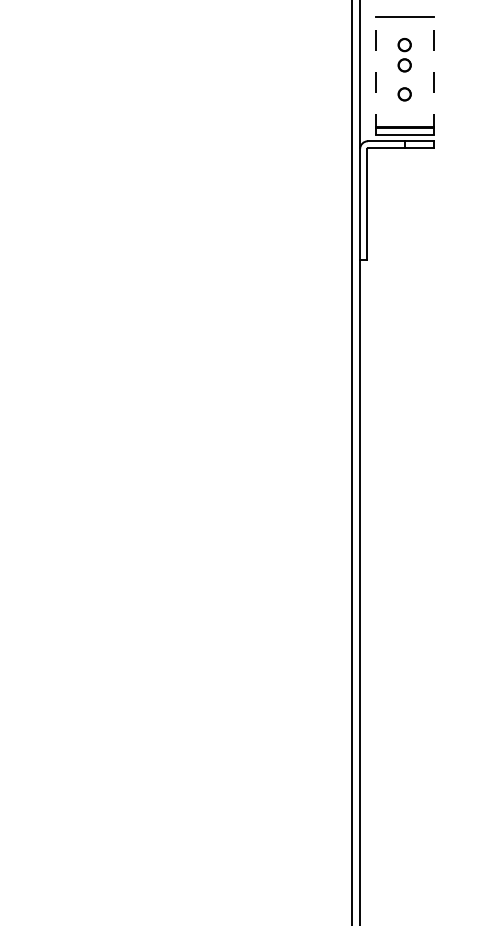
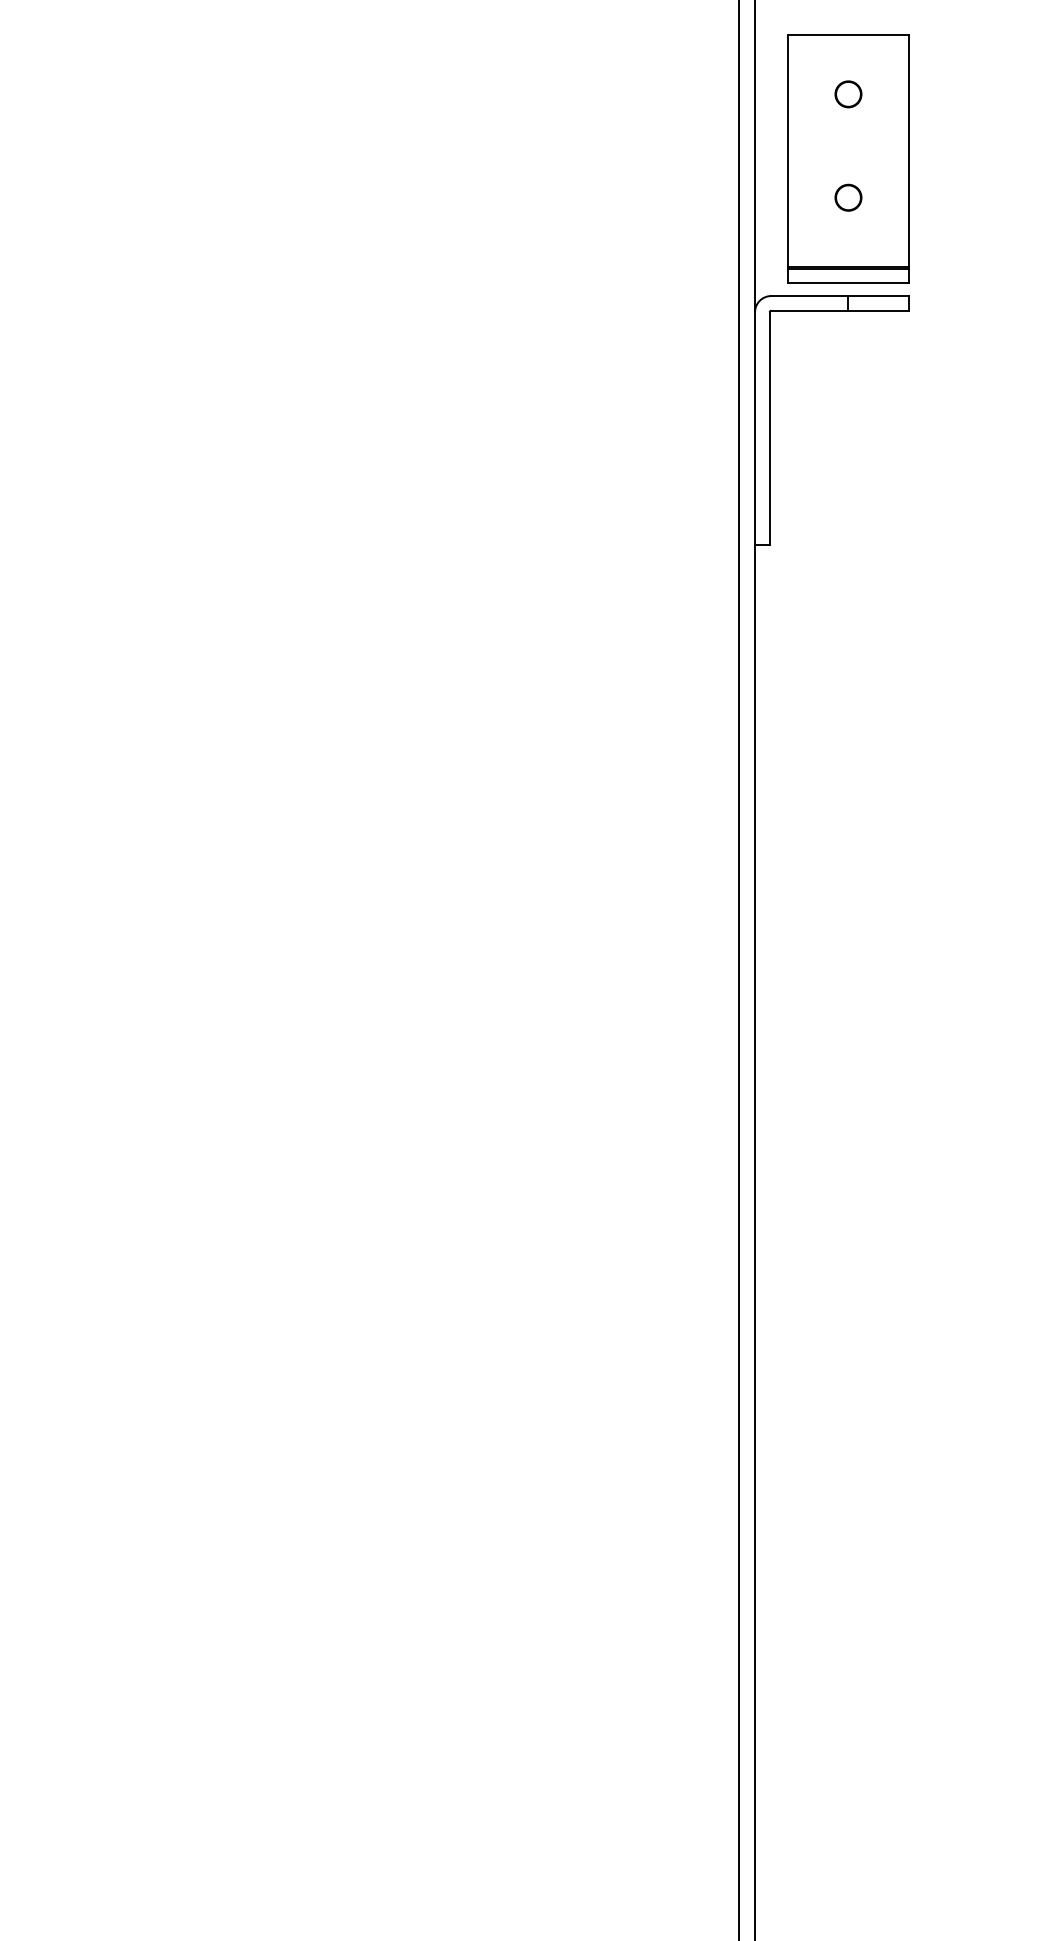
circle: (404, 65) -> (848, 137), removed
line: (375, 75) -> (787, 158), dashed -> solid
line: (433, 75) -> (908, 158), dashed -> solid

